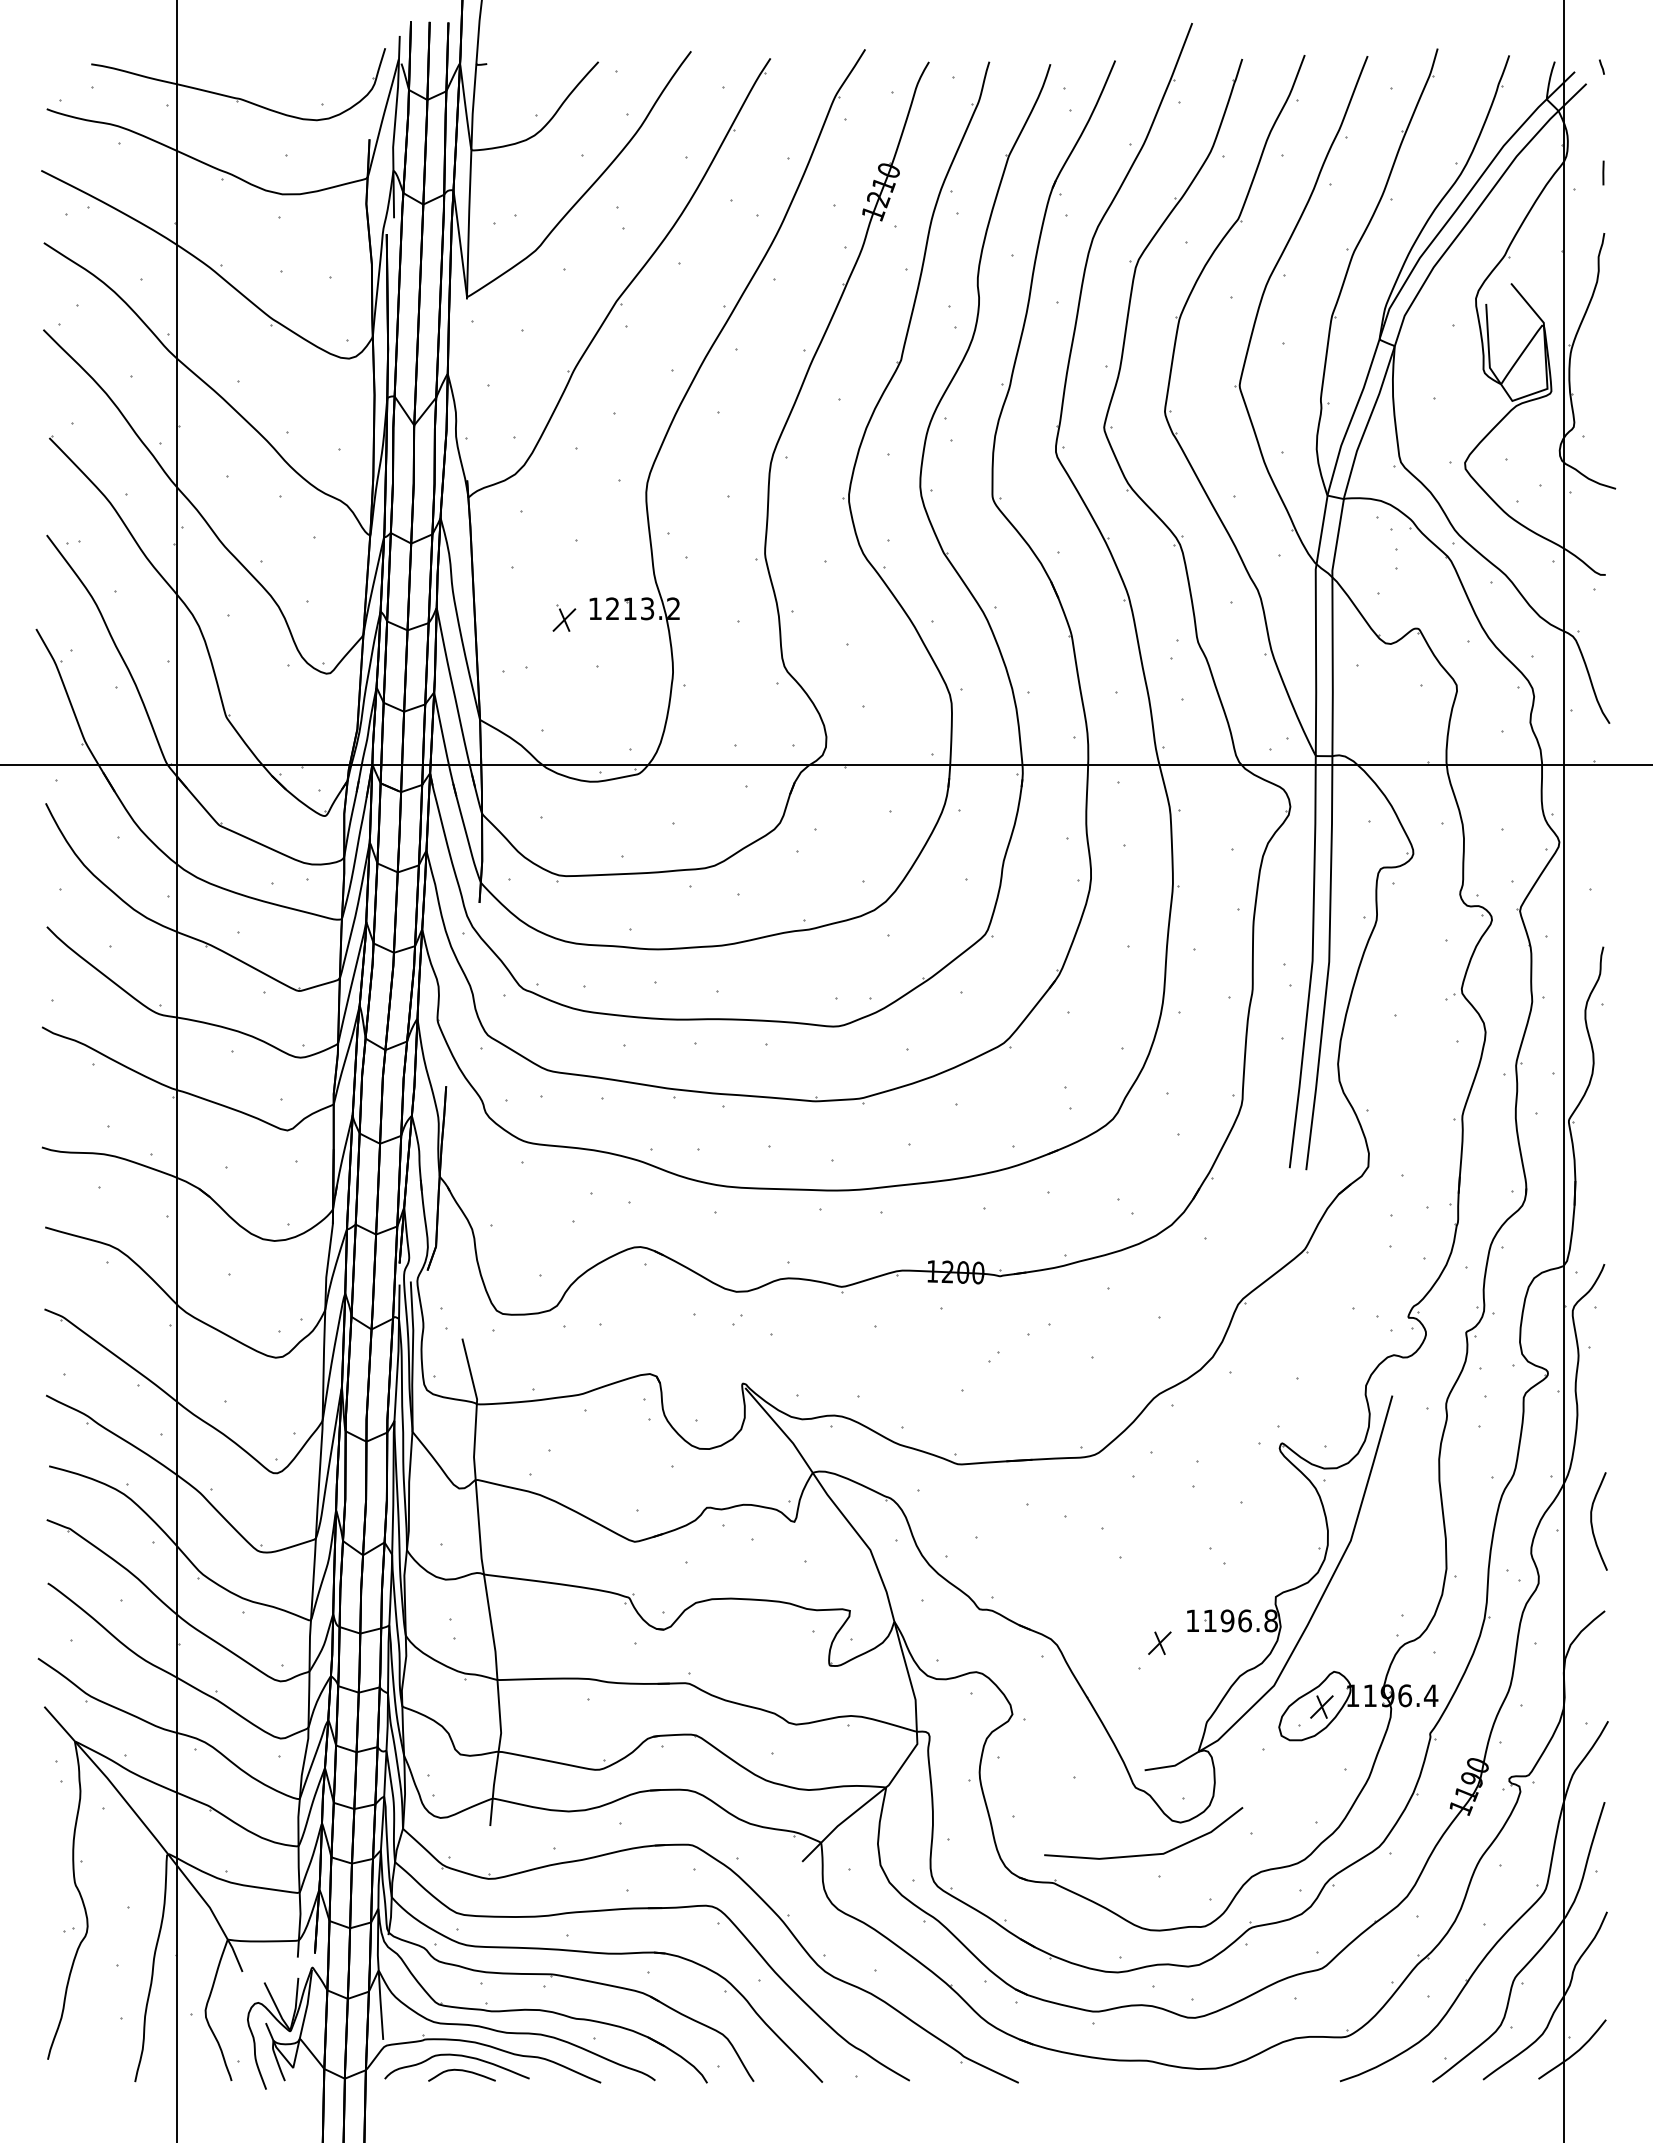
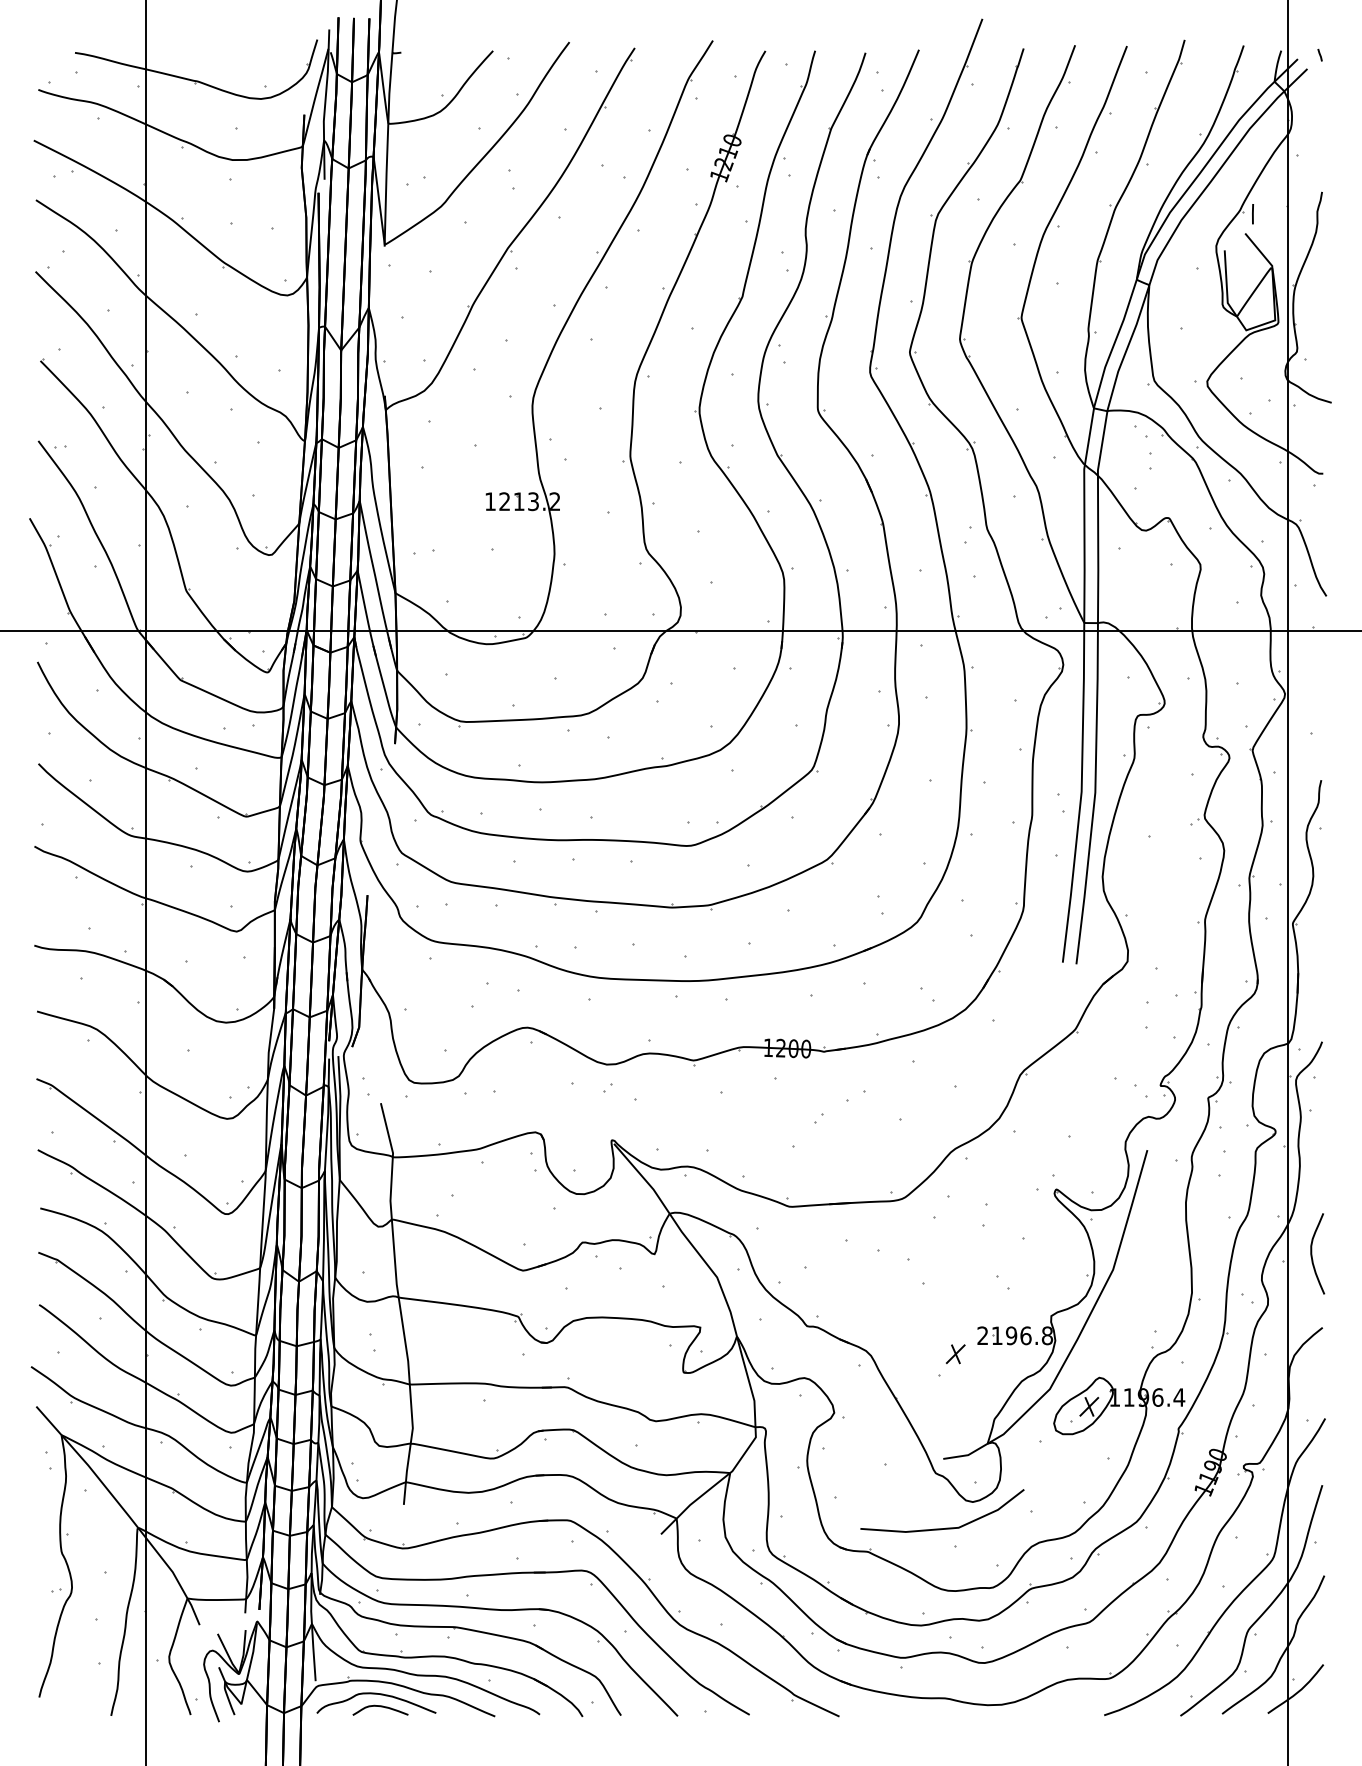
line: (1603, 172) -> (1252, 213), moved
part: (564, 617) -> (465, 508), removed
text: (1192, 1620) -> (982, 1335), 1196.8 -> 2196.8

